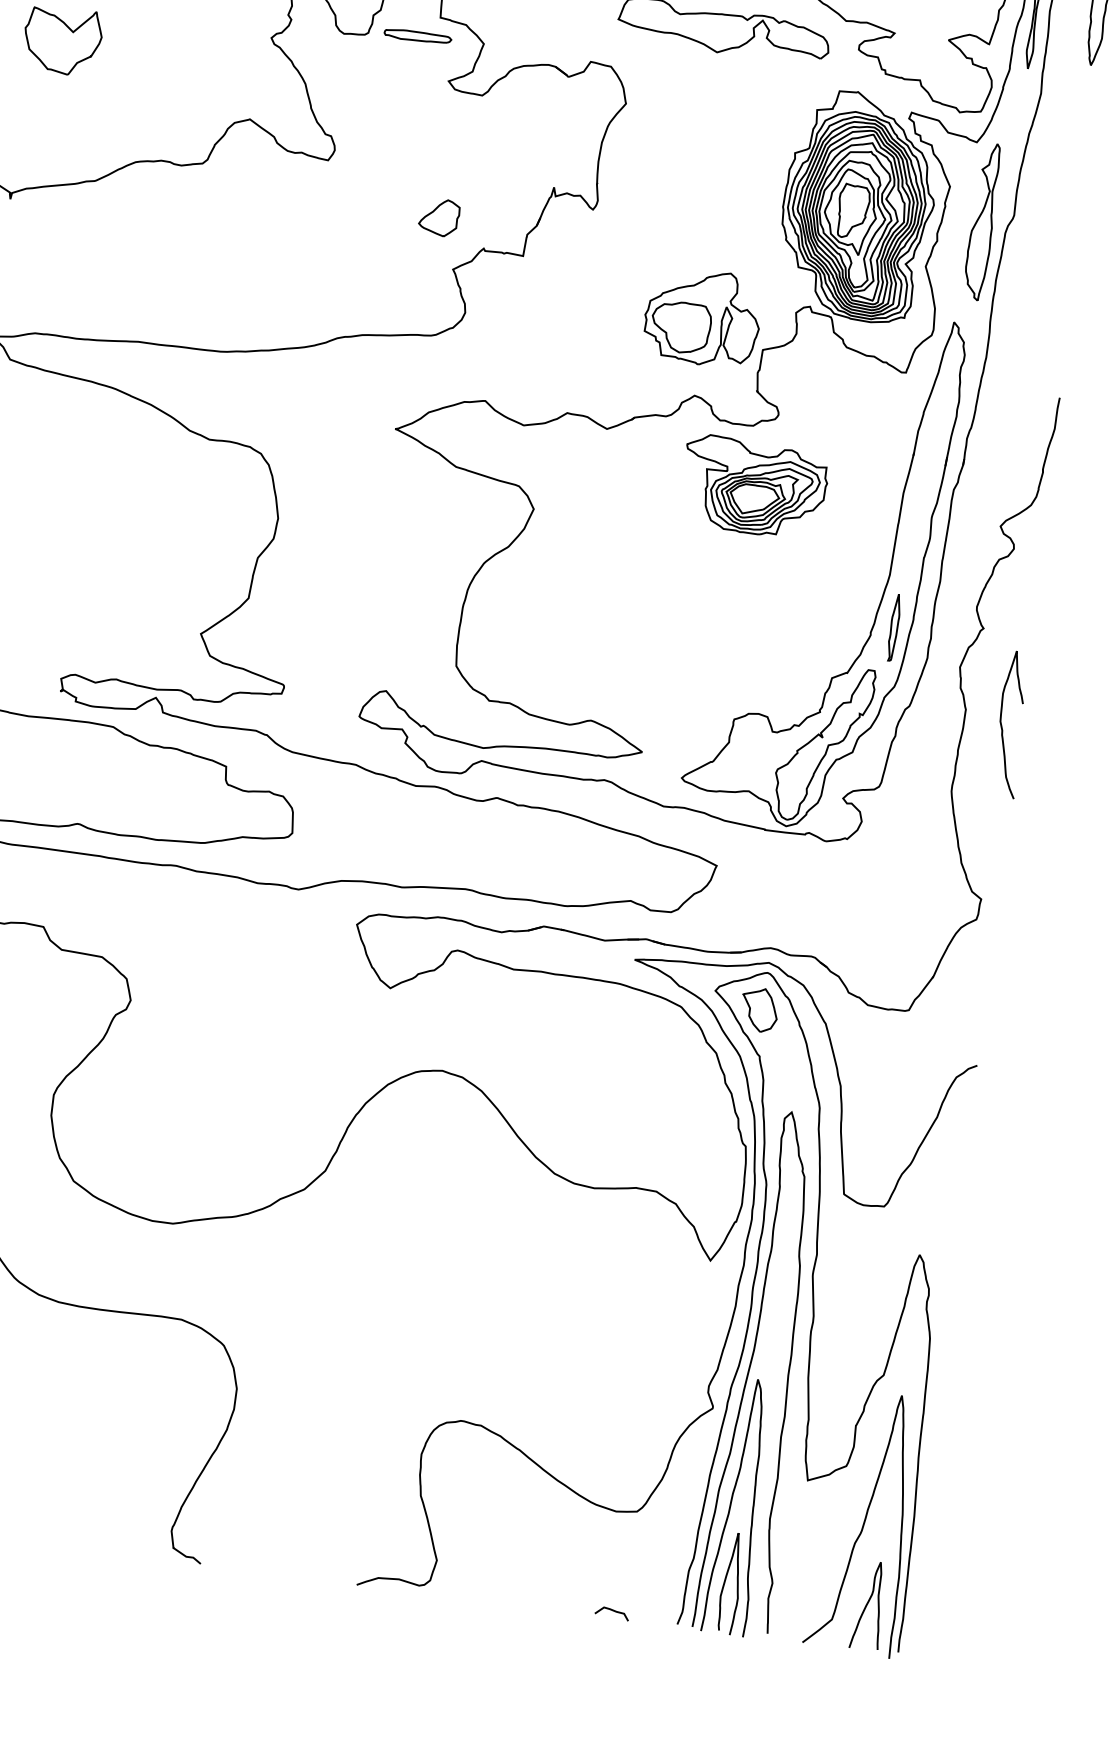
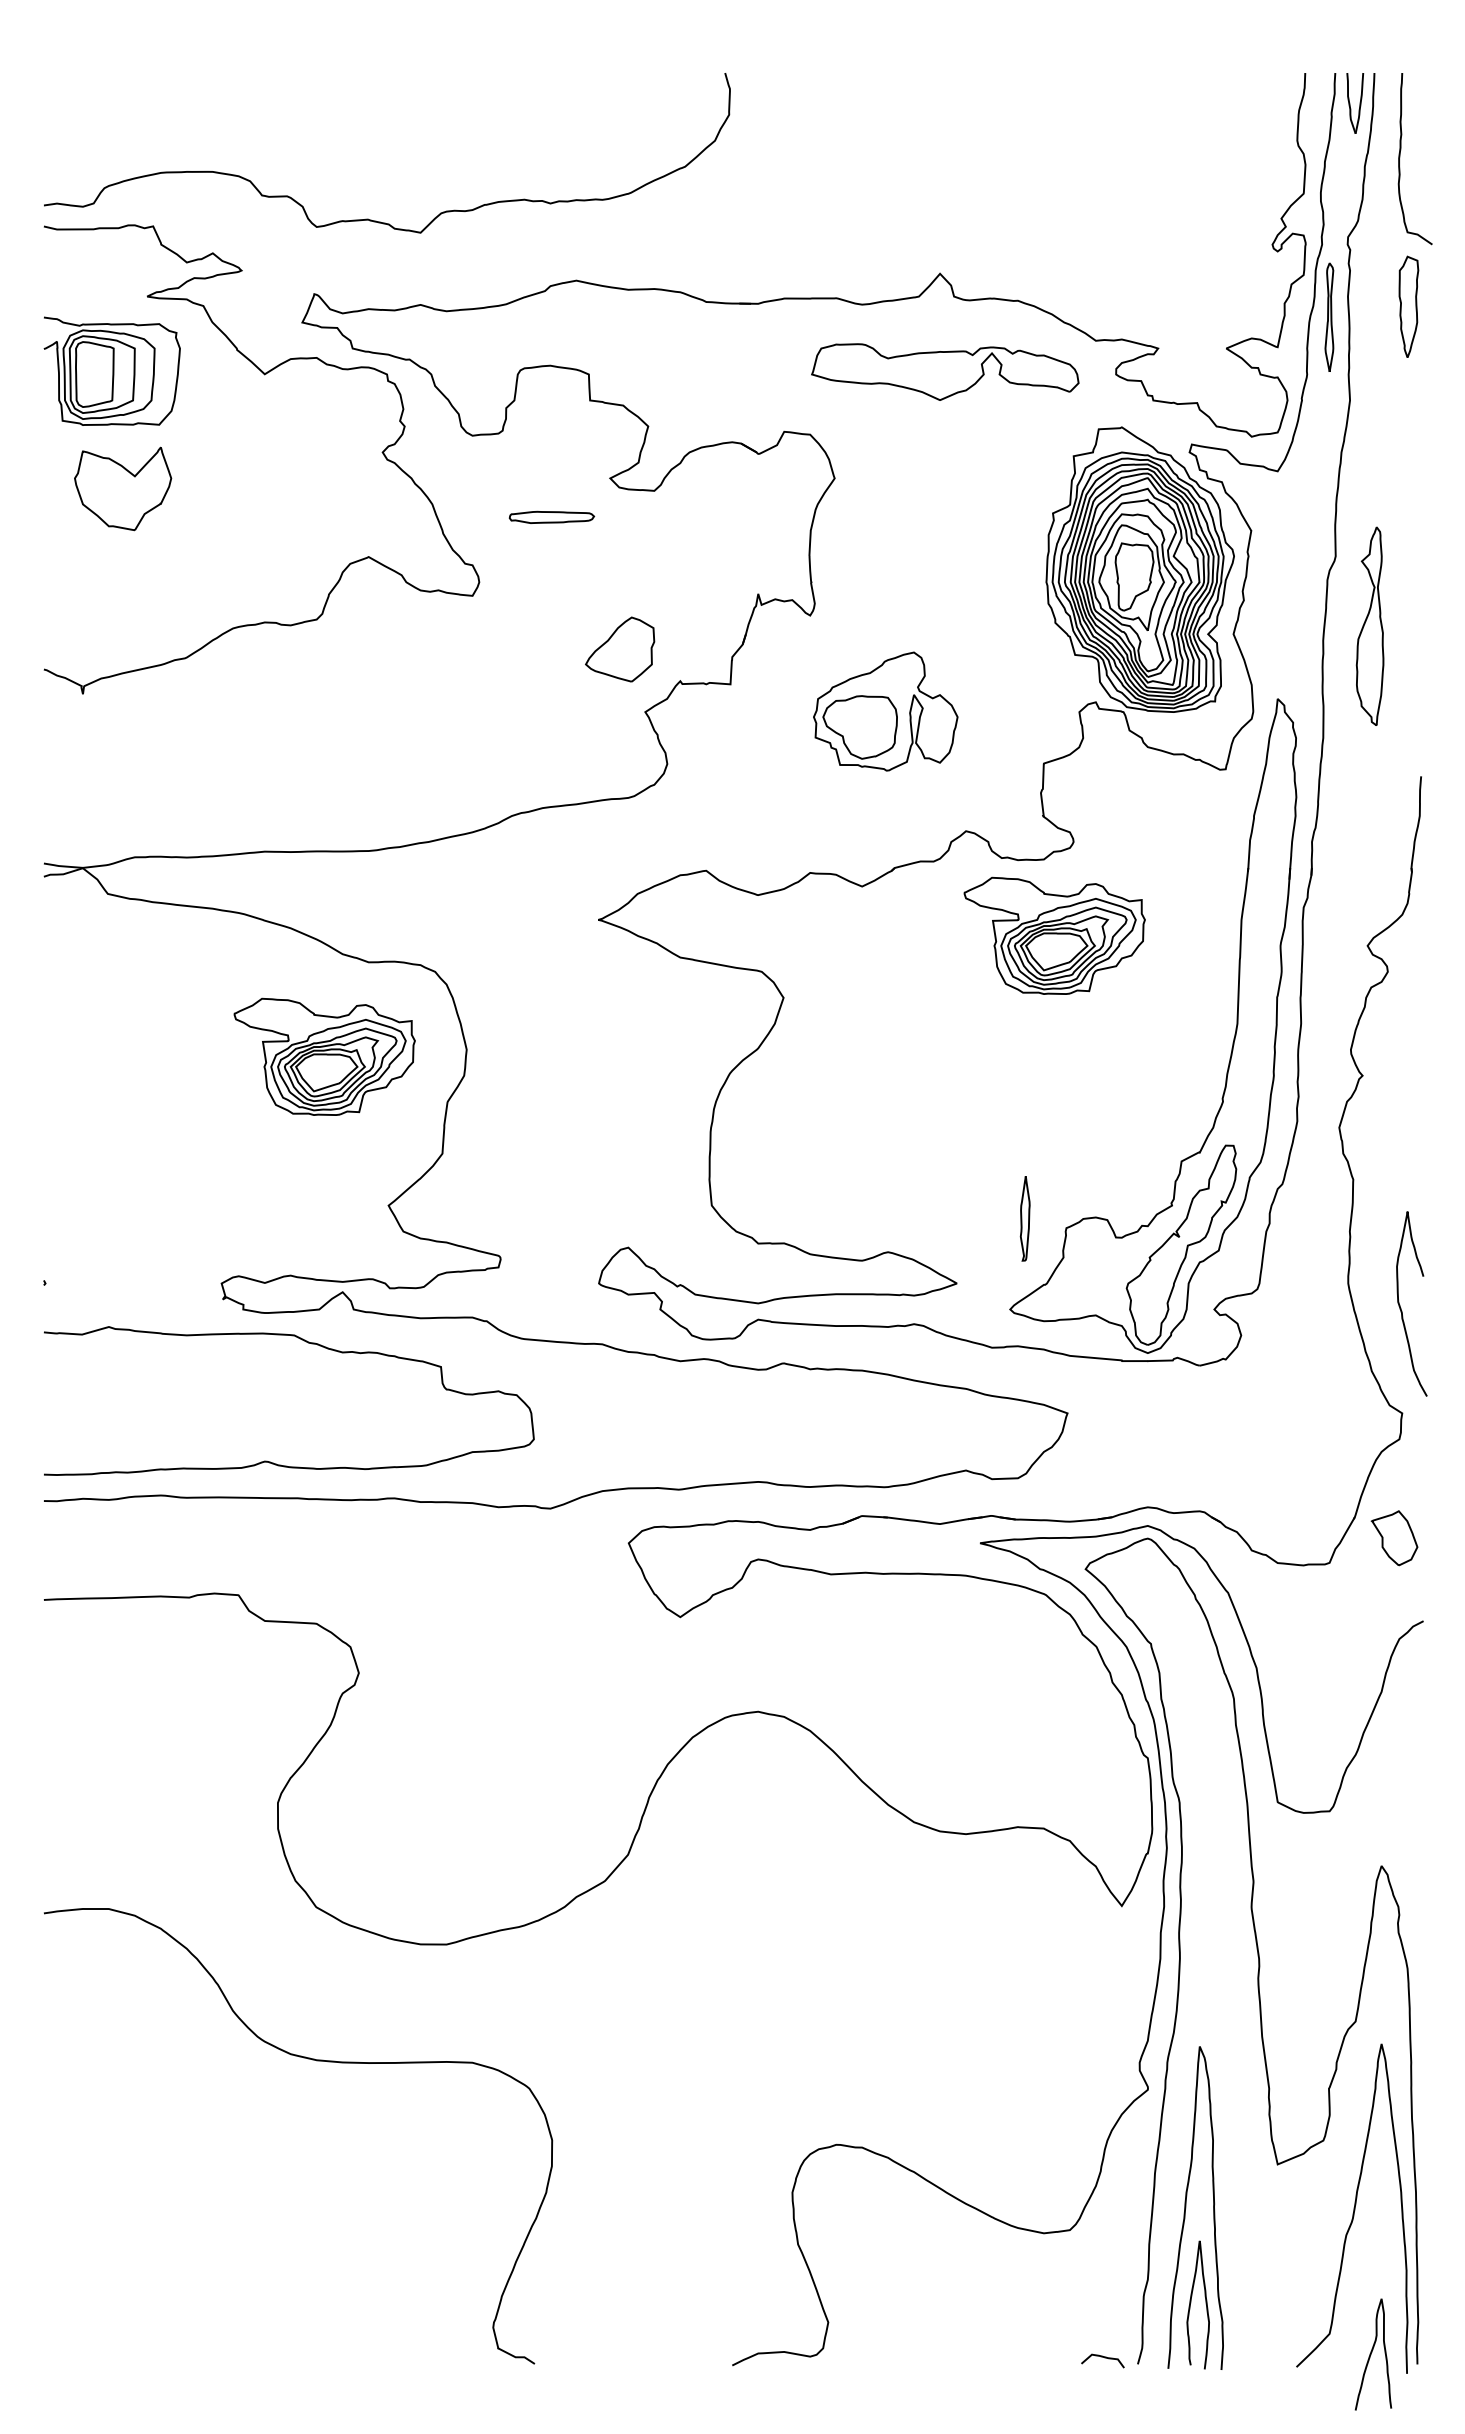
part: (417, 35) -> (551, 516), moved
part: (438, 217) -> (619, 649), size x1.4
part: (982, 221) -> (1369, 625), moved
part: (702, 317) -> (885, 711), moved
part: (165, 509) -> (324, 1056), added
part: (893, 627) -> (1024, 1218), moved
curve: (1001, 724) -> (1400, 1305), moved
part: (759, 1010) -> (1394, 1538), moved
curve: (750, 1368) -> (1188, 2034), removed
curve: (867, 1605) -> (1371, 2354), moved
curve: (613, 1611) -> (1104, 2358), moved

